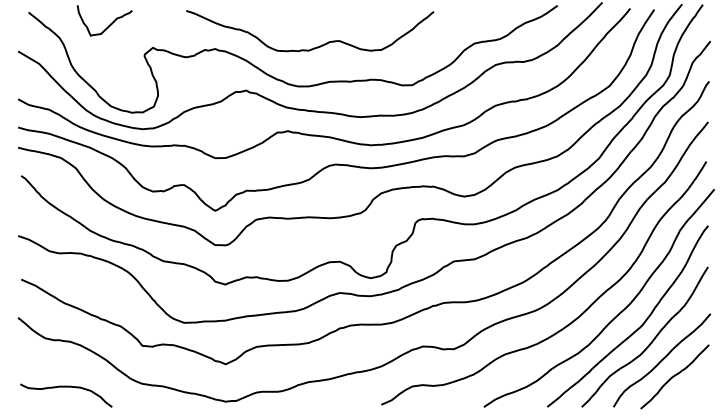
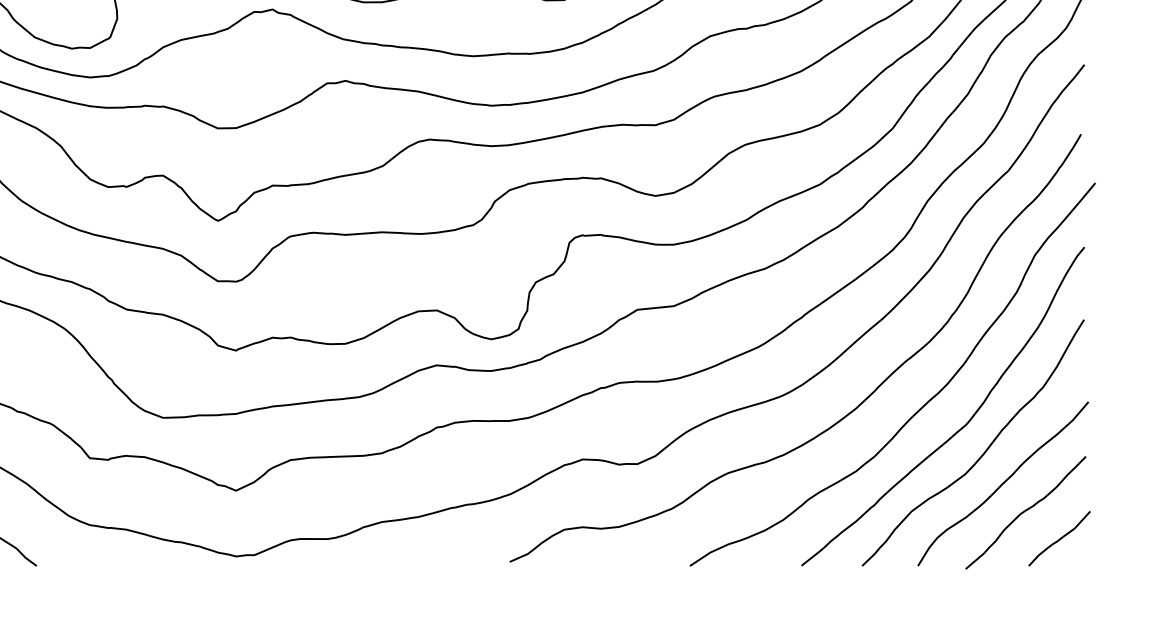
curve: (694, 391) -> (1060, 538), added

